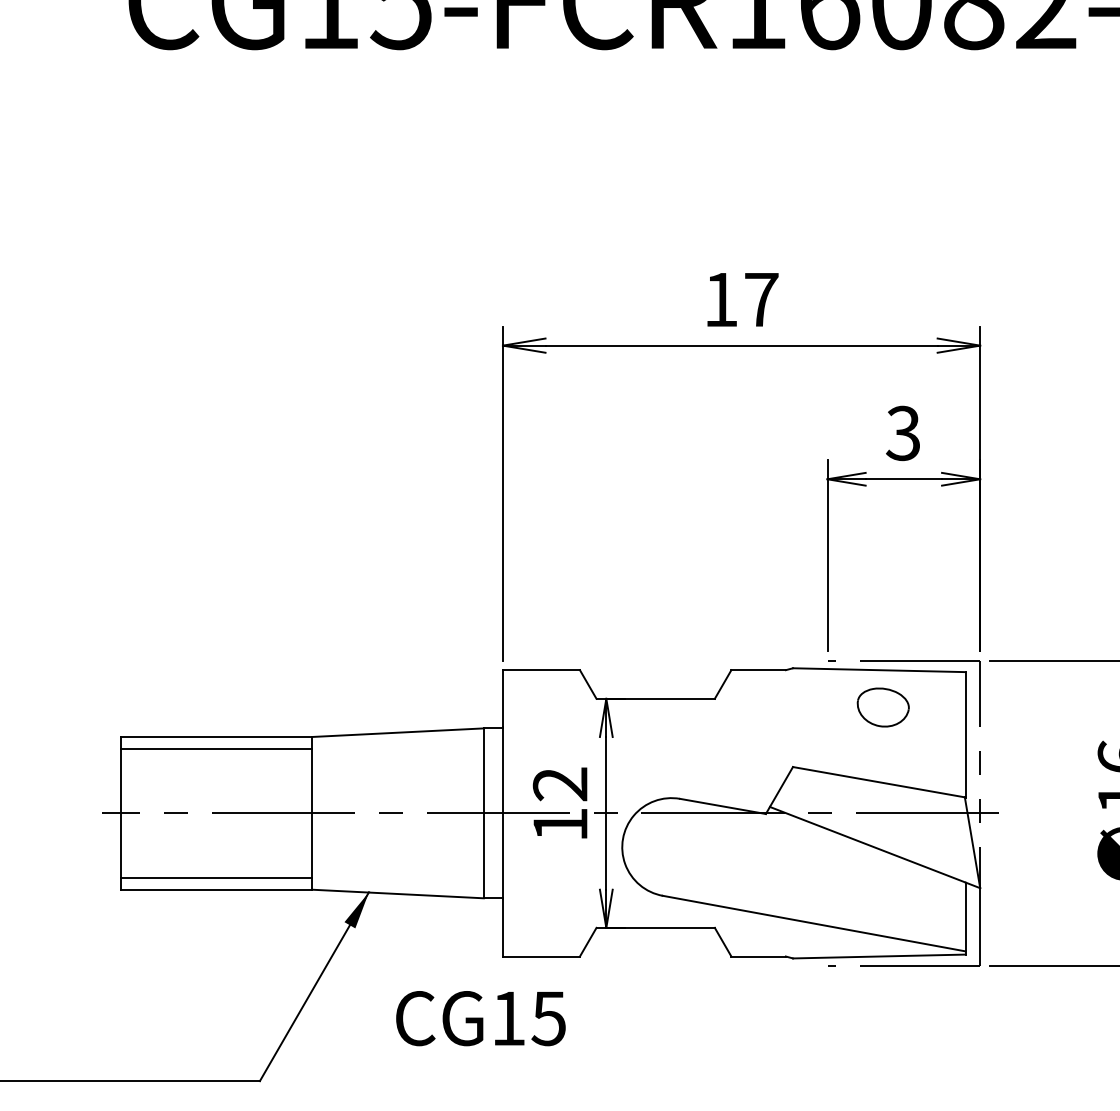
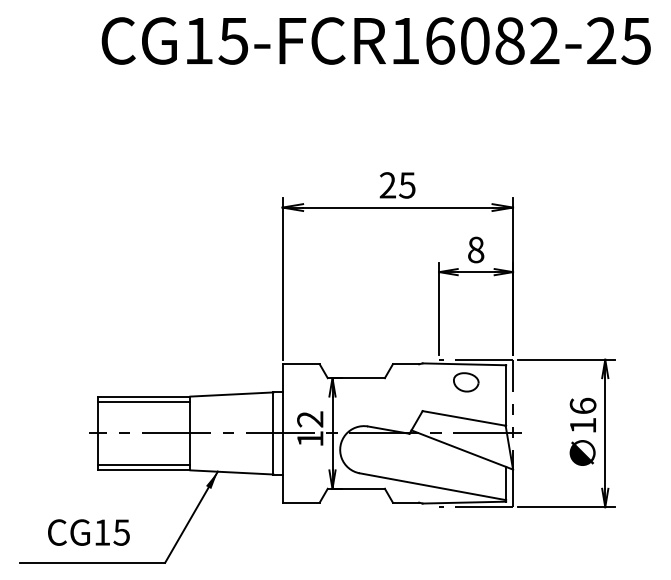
text: (740, 299) -> (397, 185), 17 -> 25
text: (902, 432) -> (475, 249), 3 -> 8
text: (480, 1018) -> (88, 532), moved

